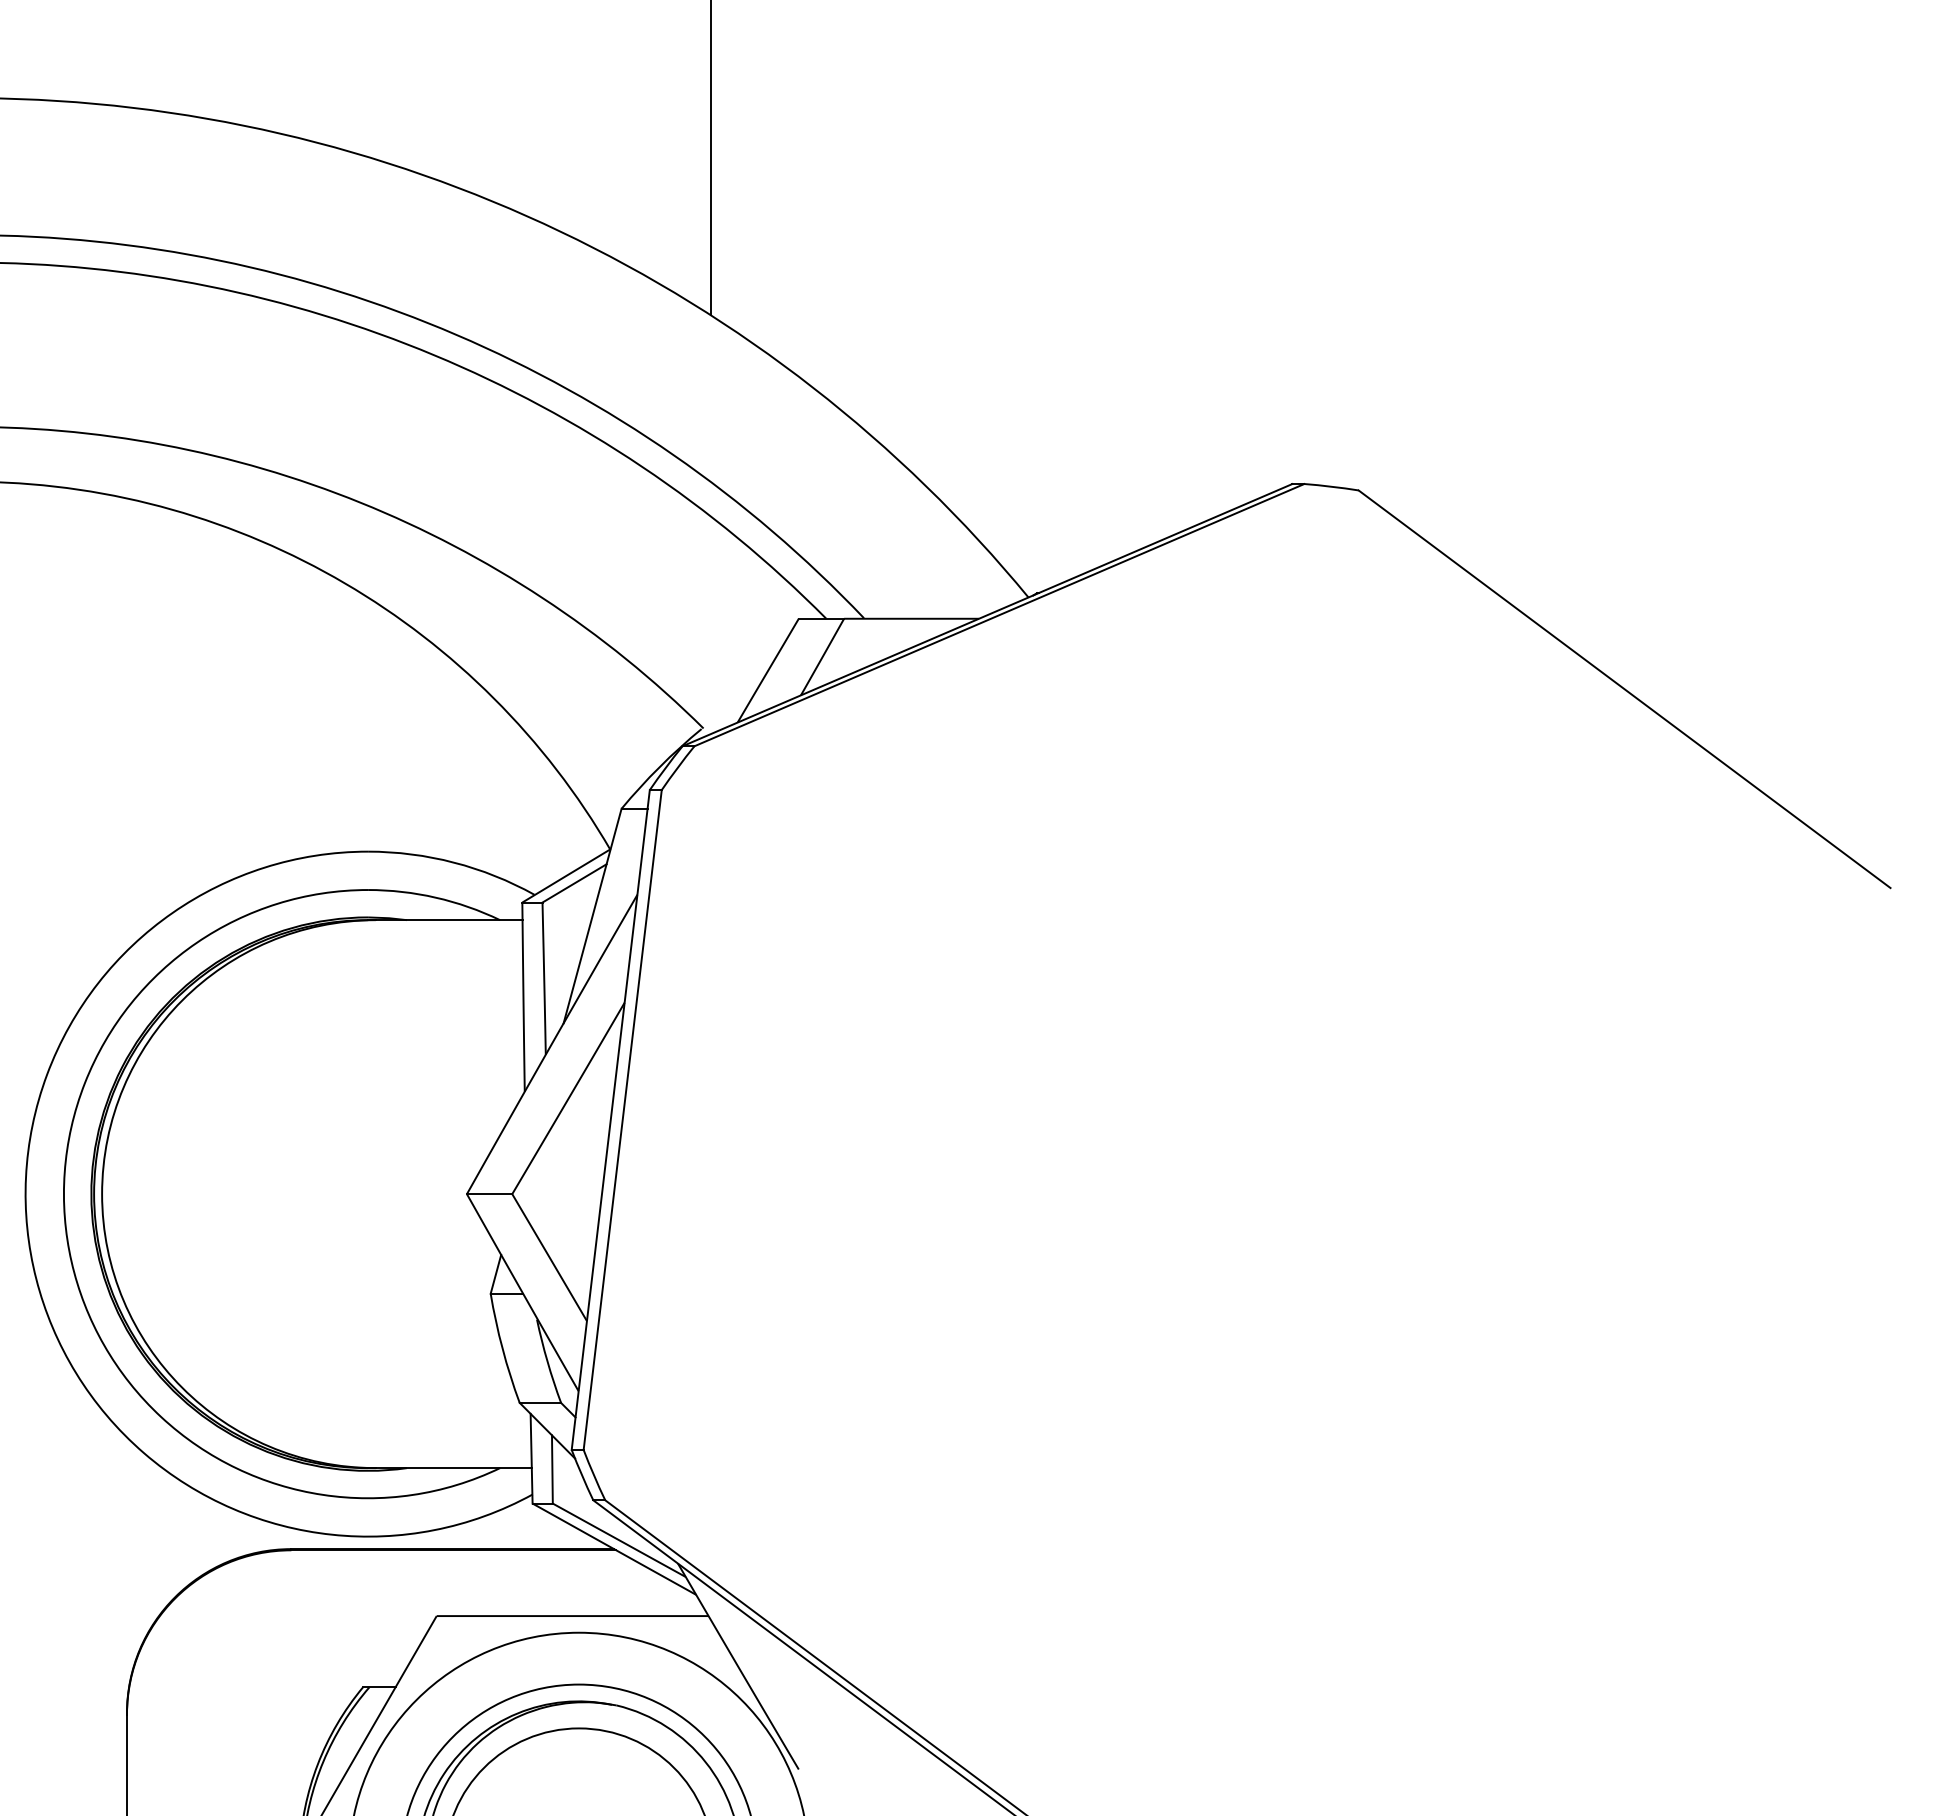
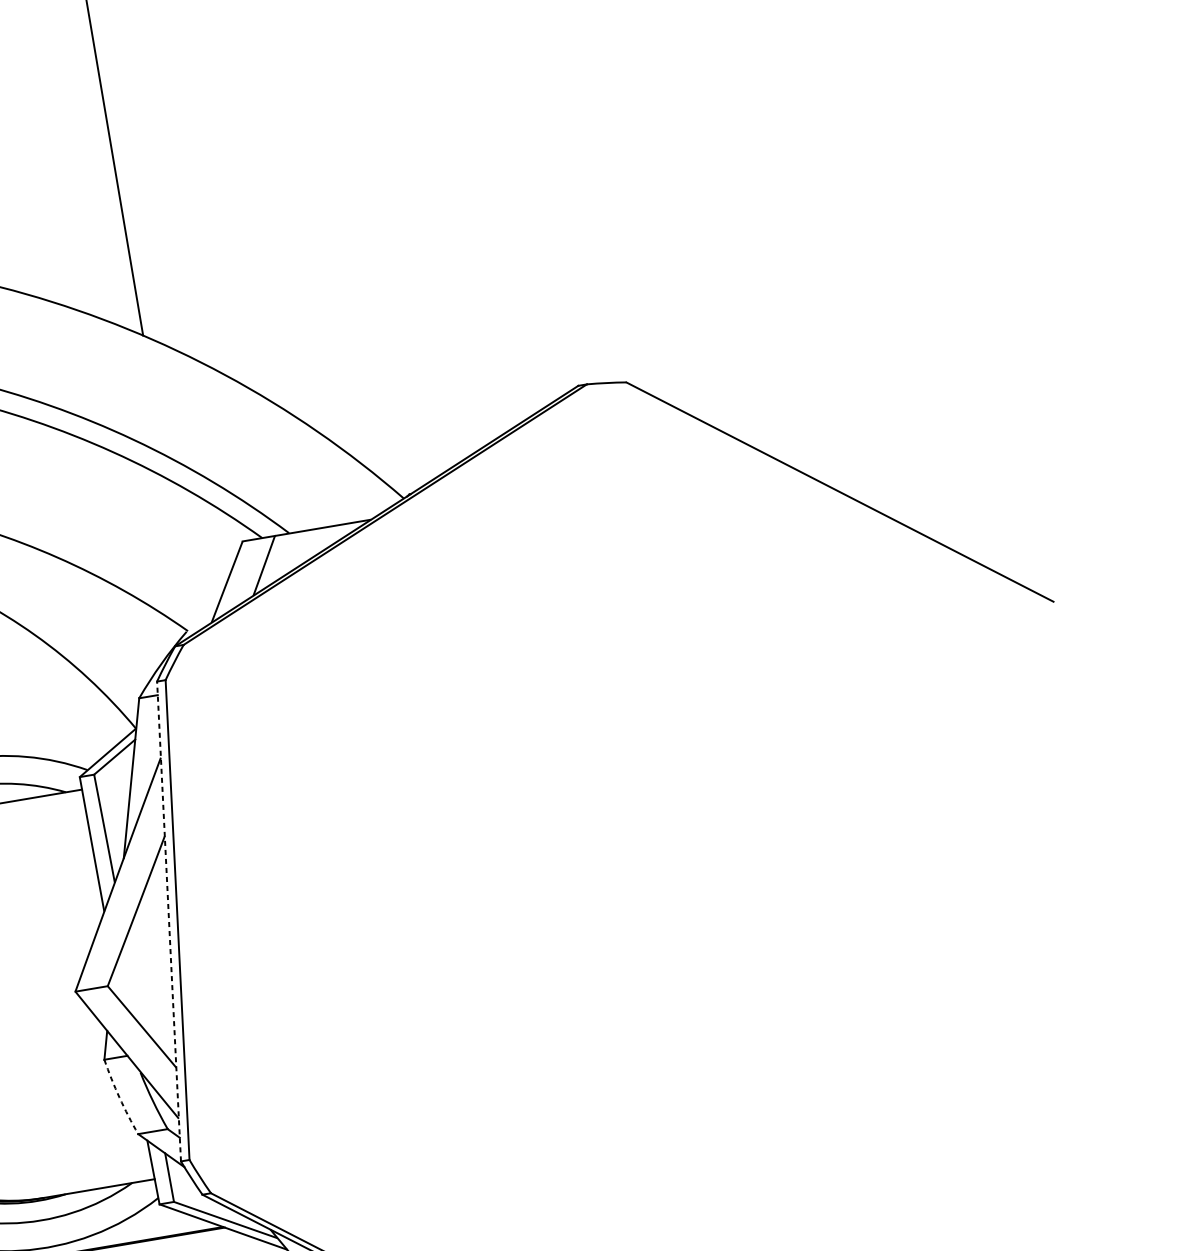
line: (610, 1119) -> (168, 921), solid -> dashed
arc: (502, 1348) -> (119, 1097), solid -> dashed

